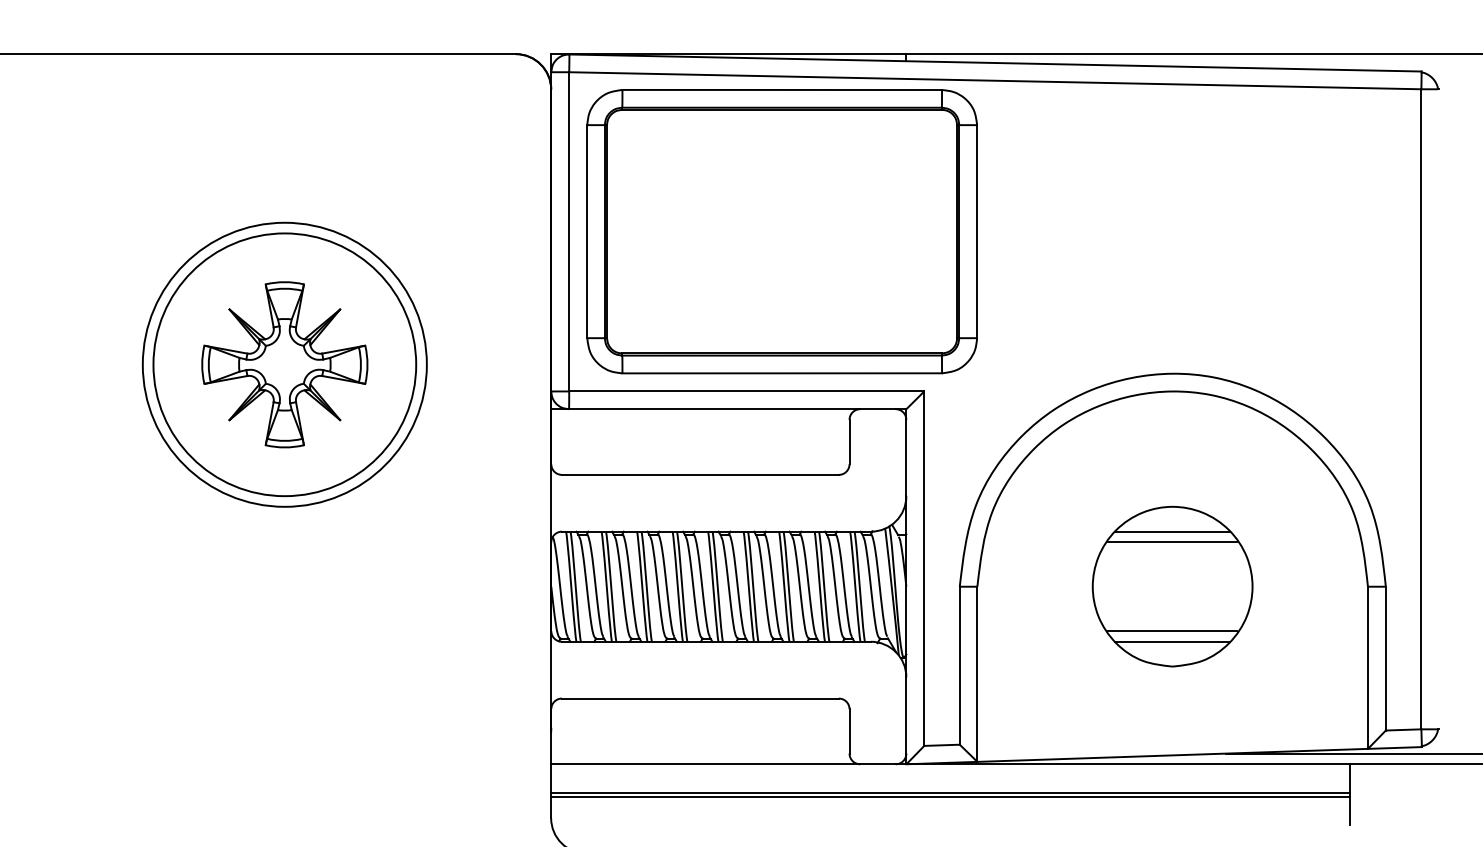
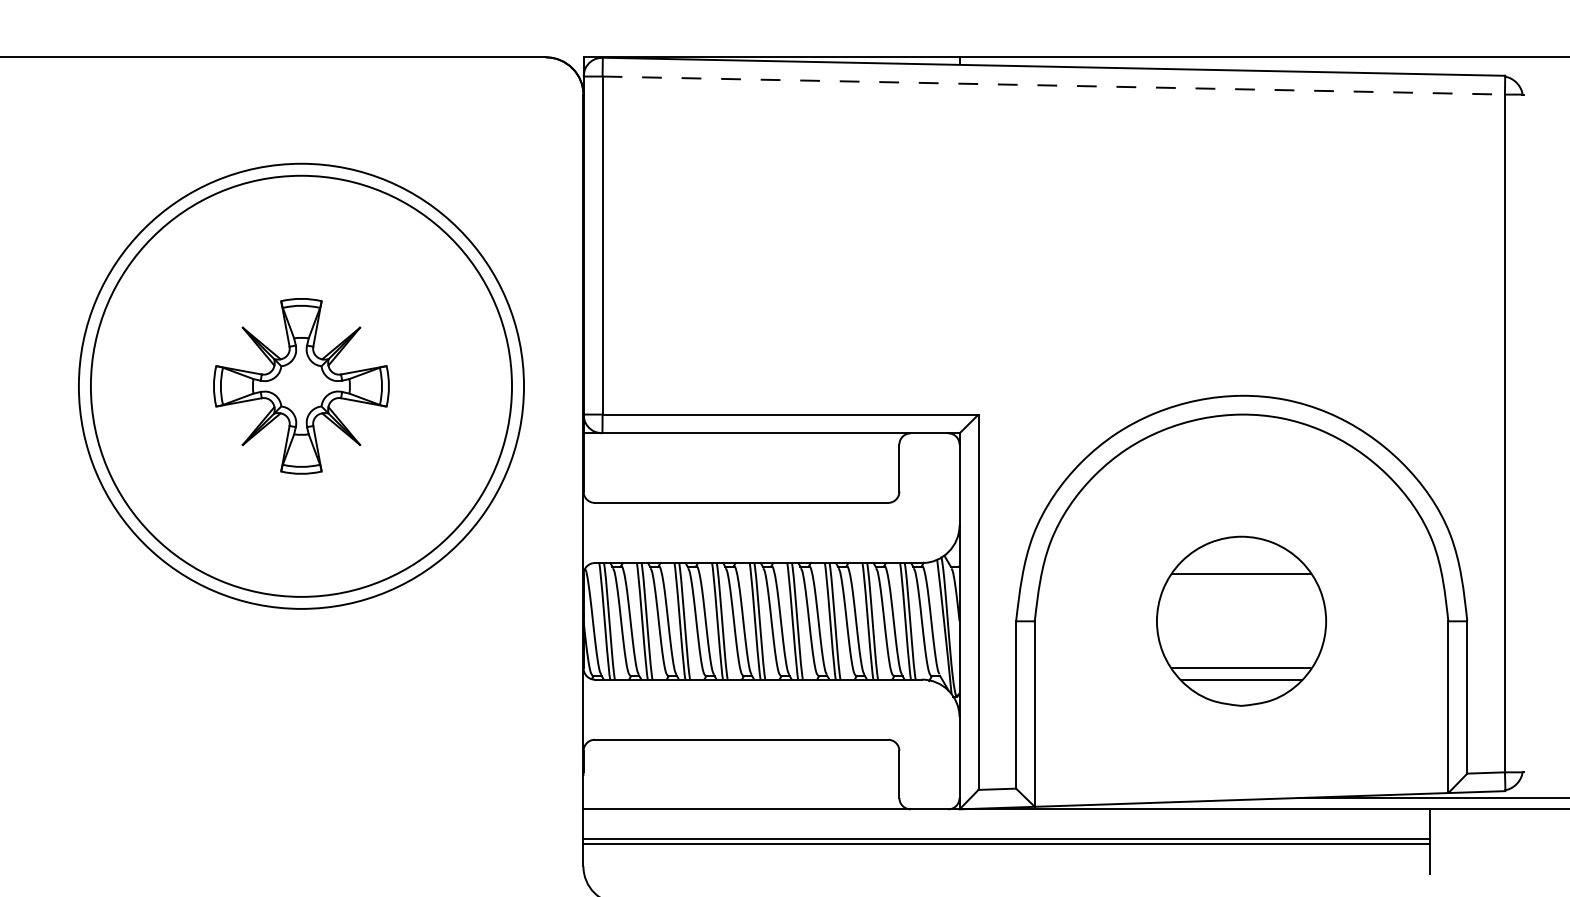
line: (995, 80) -> (1053, 85), solid -> dashed
part: (781, 231) -> (827, 245), removed
circle: (284, 364) -> (301, 386), size x1.4
circle: (284, 364) -> (301, 386), size x1.6
line: (1172, 531) -> (1241, 562), removed

